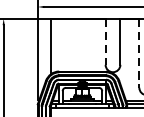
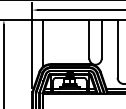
line: (105, 42) -> (89, 39), dashed -> solid
line: (139, 52) -> (117, 48), dashed -> solid

